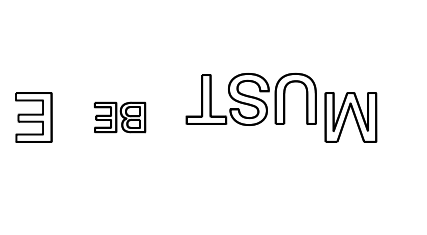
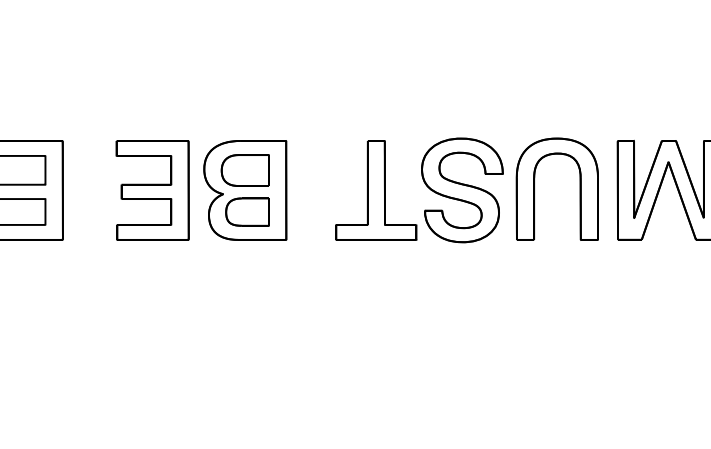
part: (250, 99) -> (465, 190), moved
part: (119, 117) -> (200, 190), size x1.67

